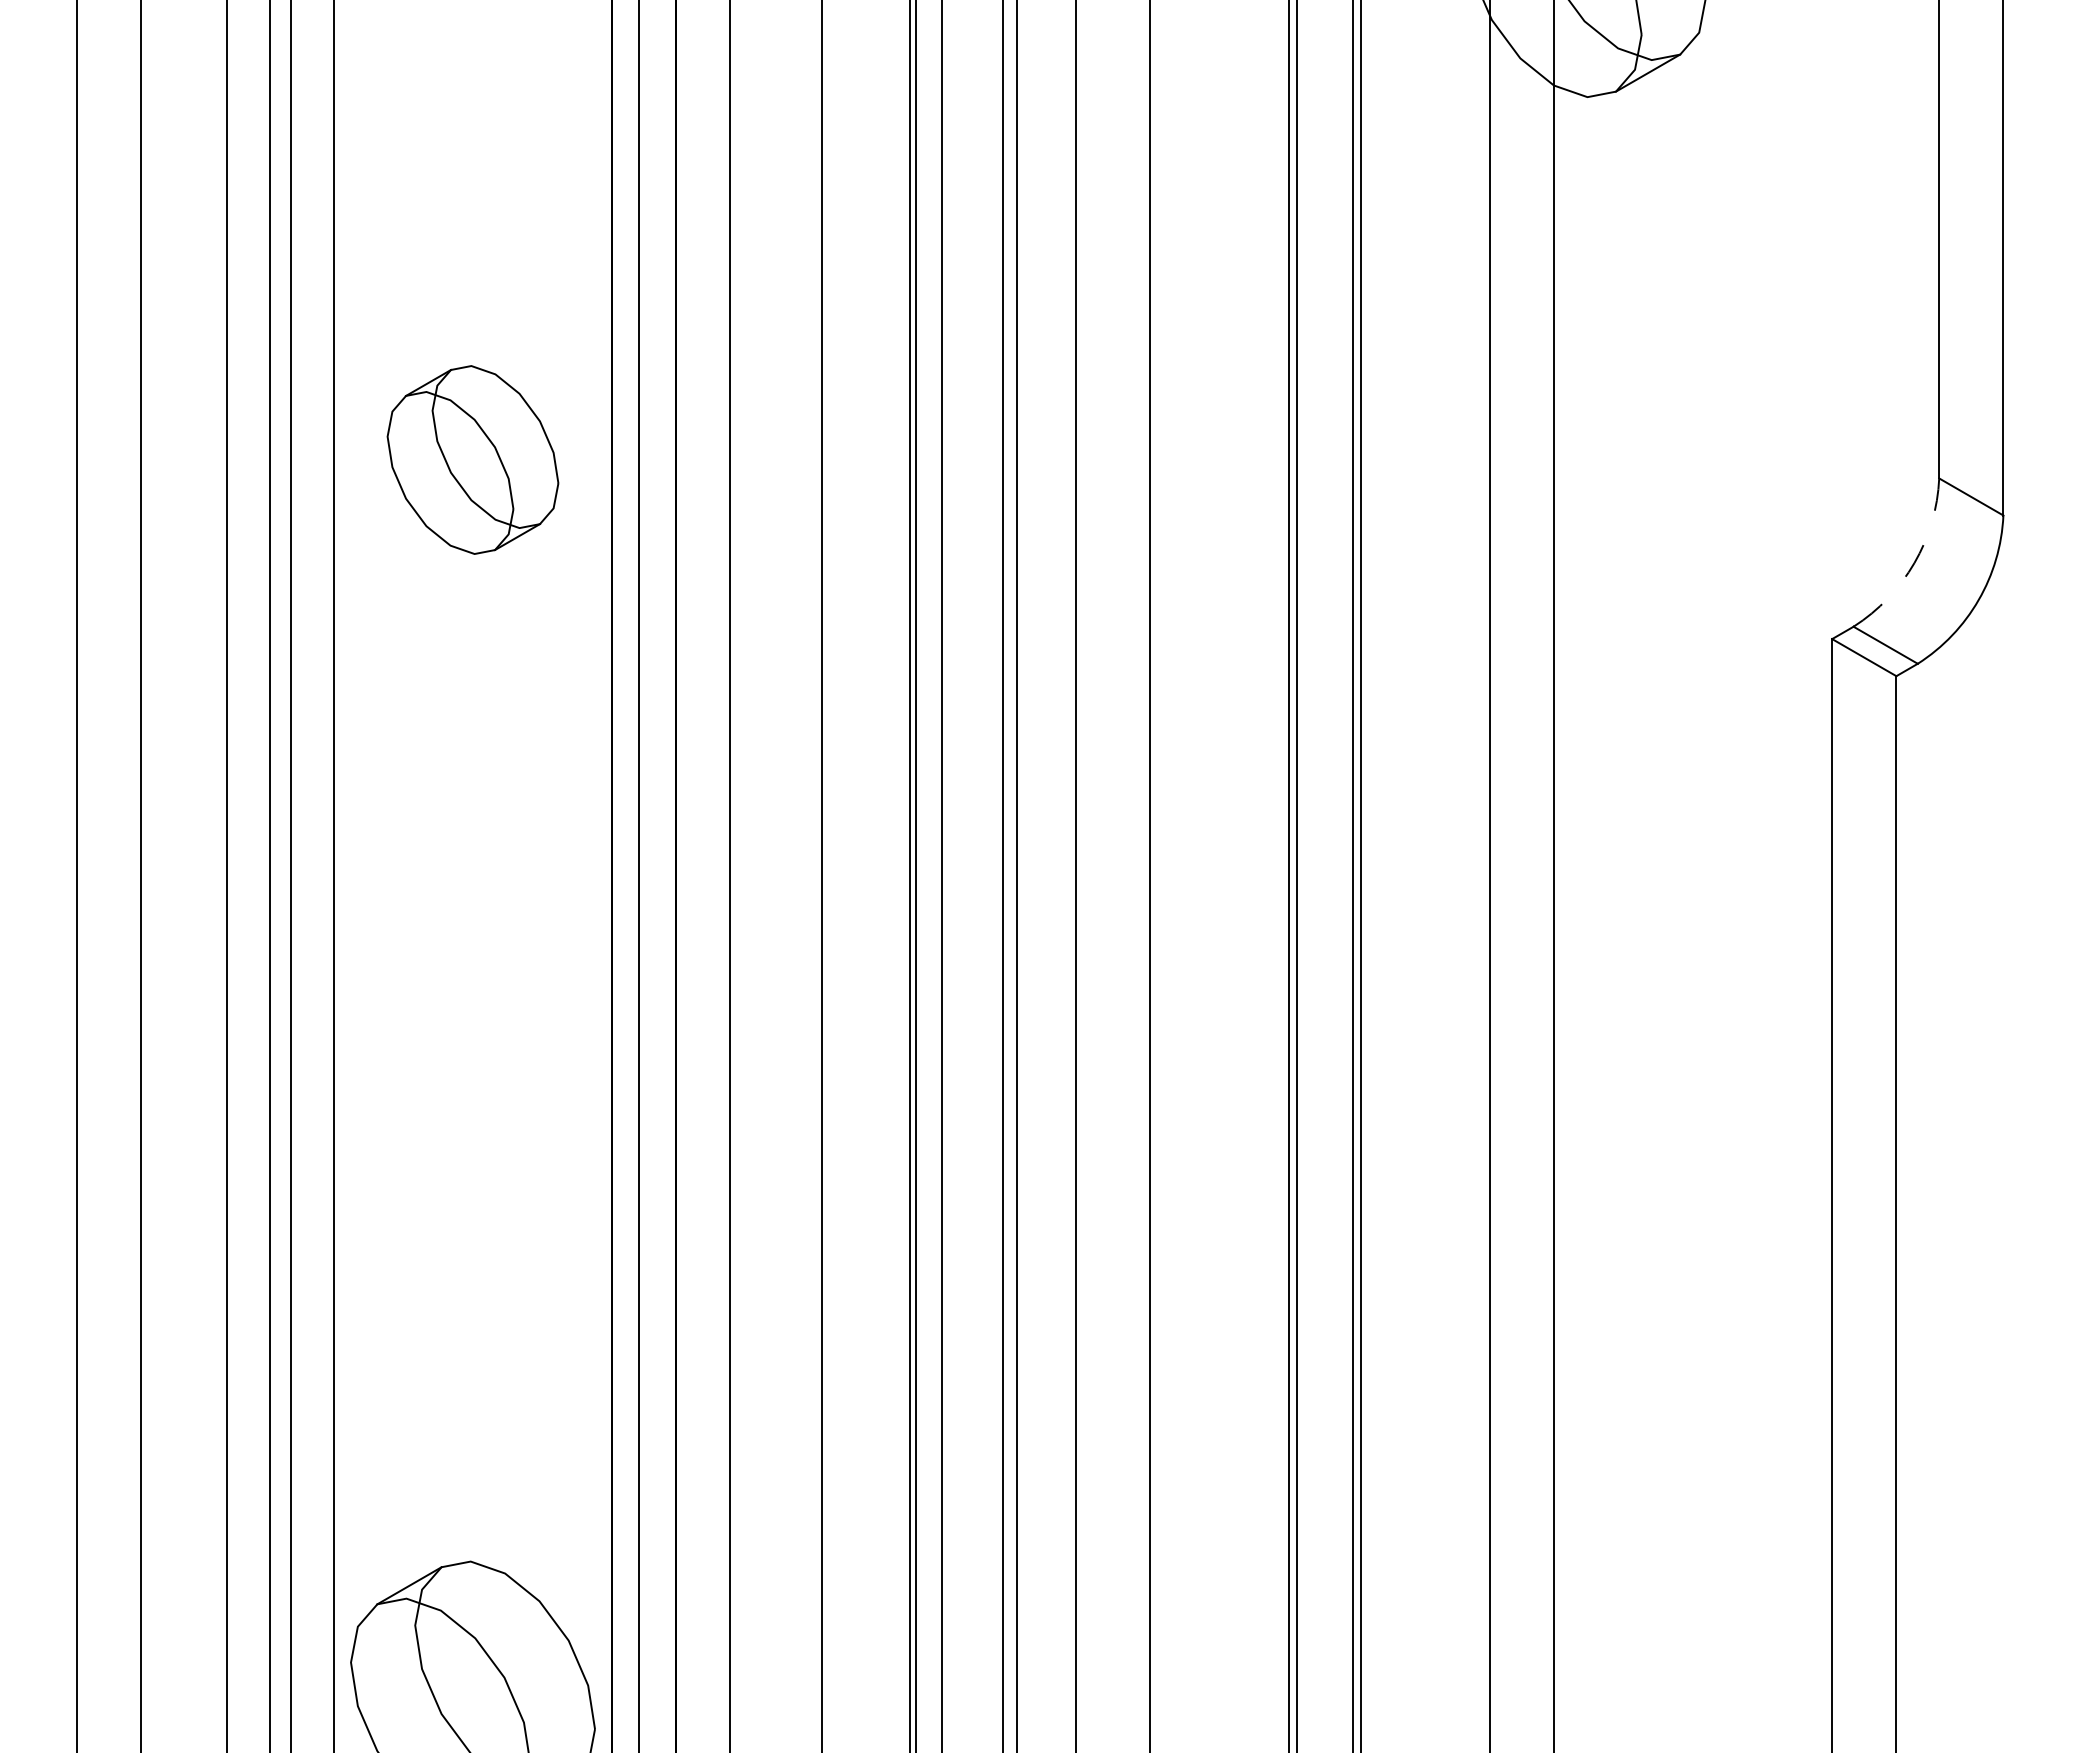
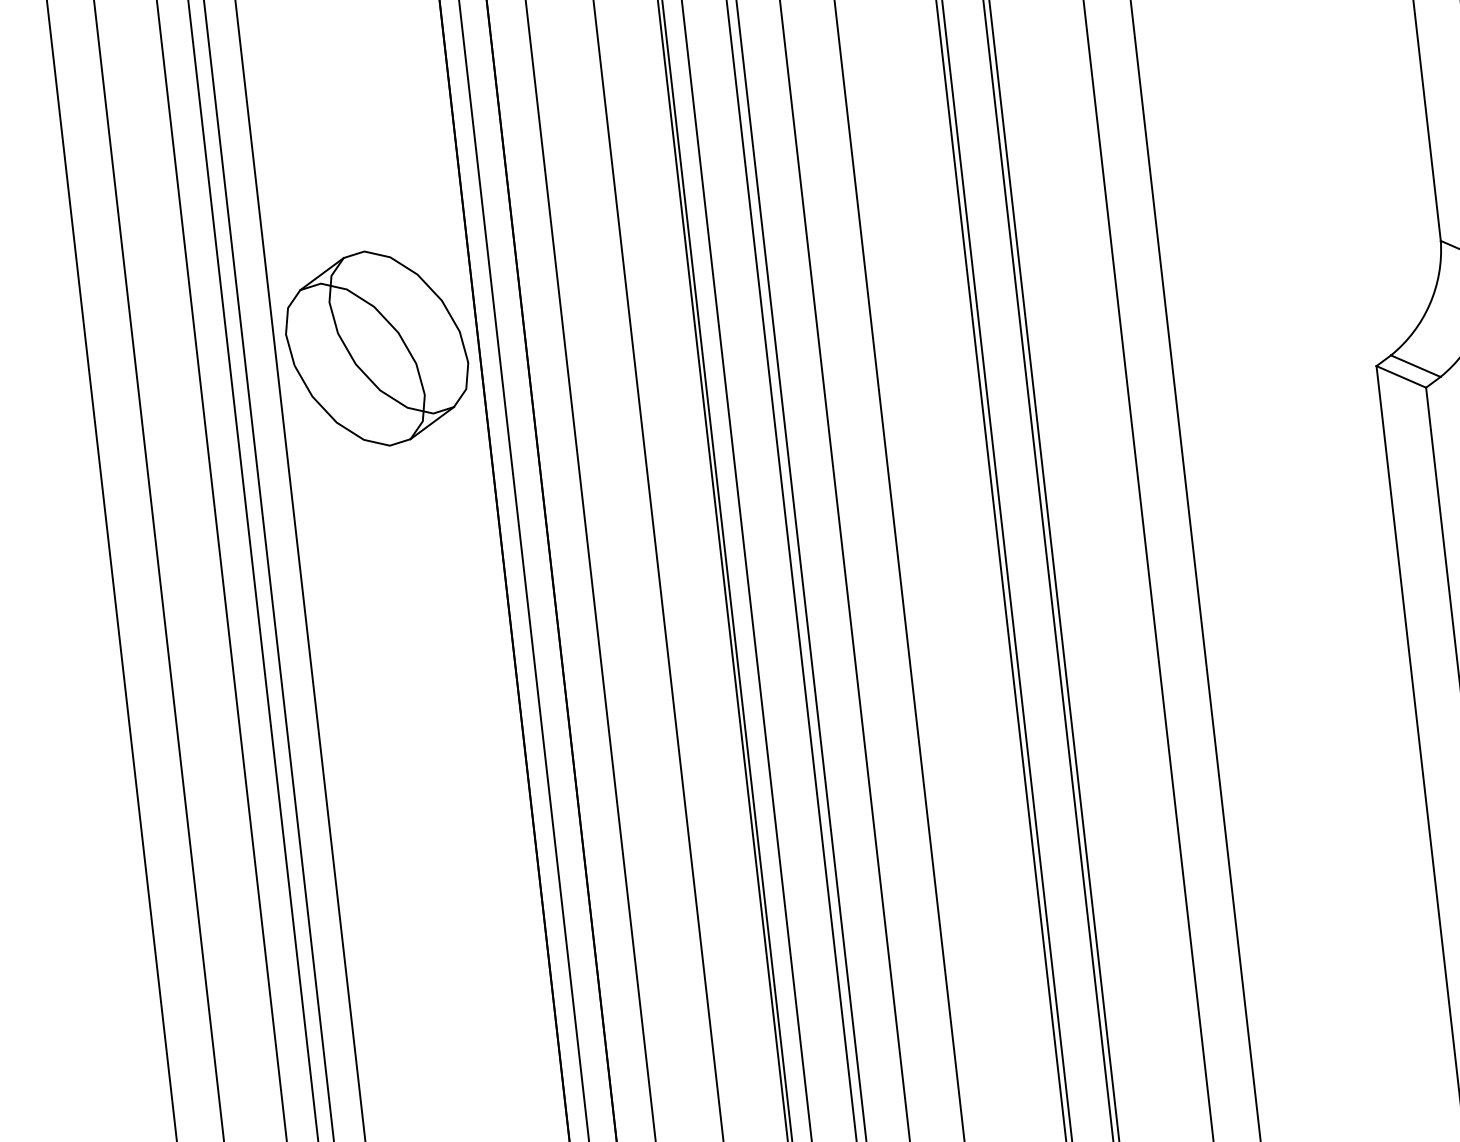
part: (472, 459) -> (376, 348), size x1.43
arc: (1914, 563) -> (1429, 304), dashed -> solid

